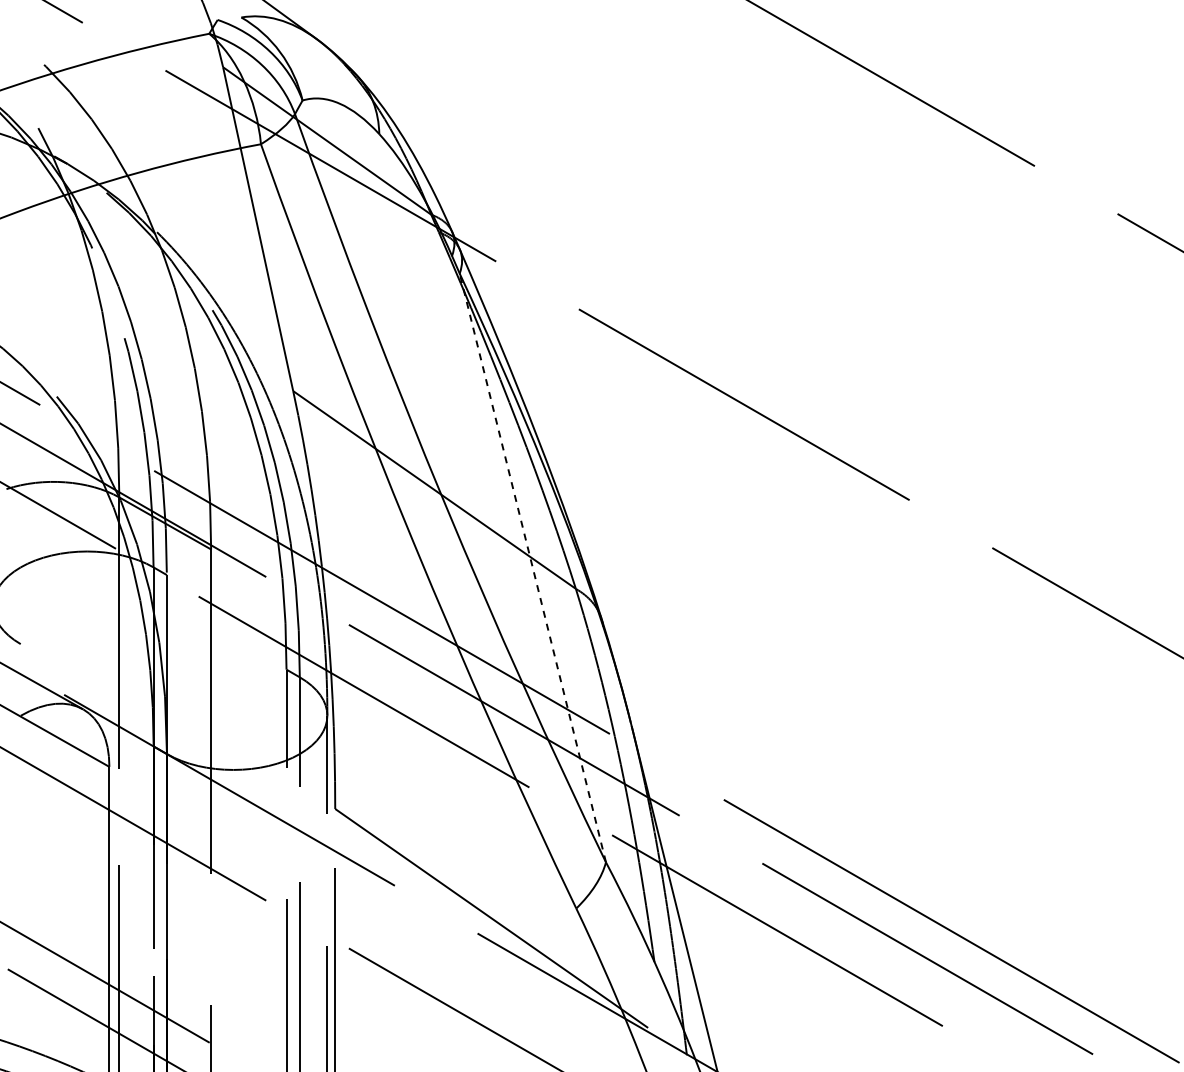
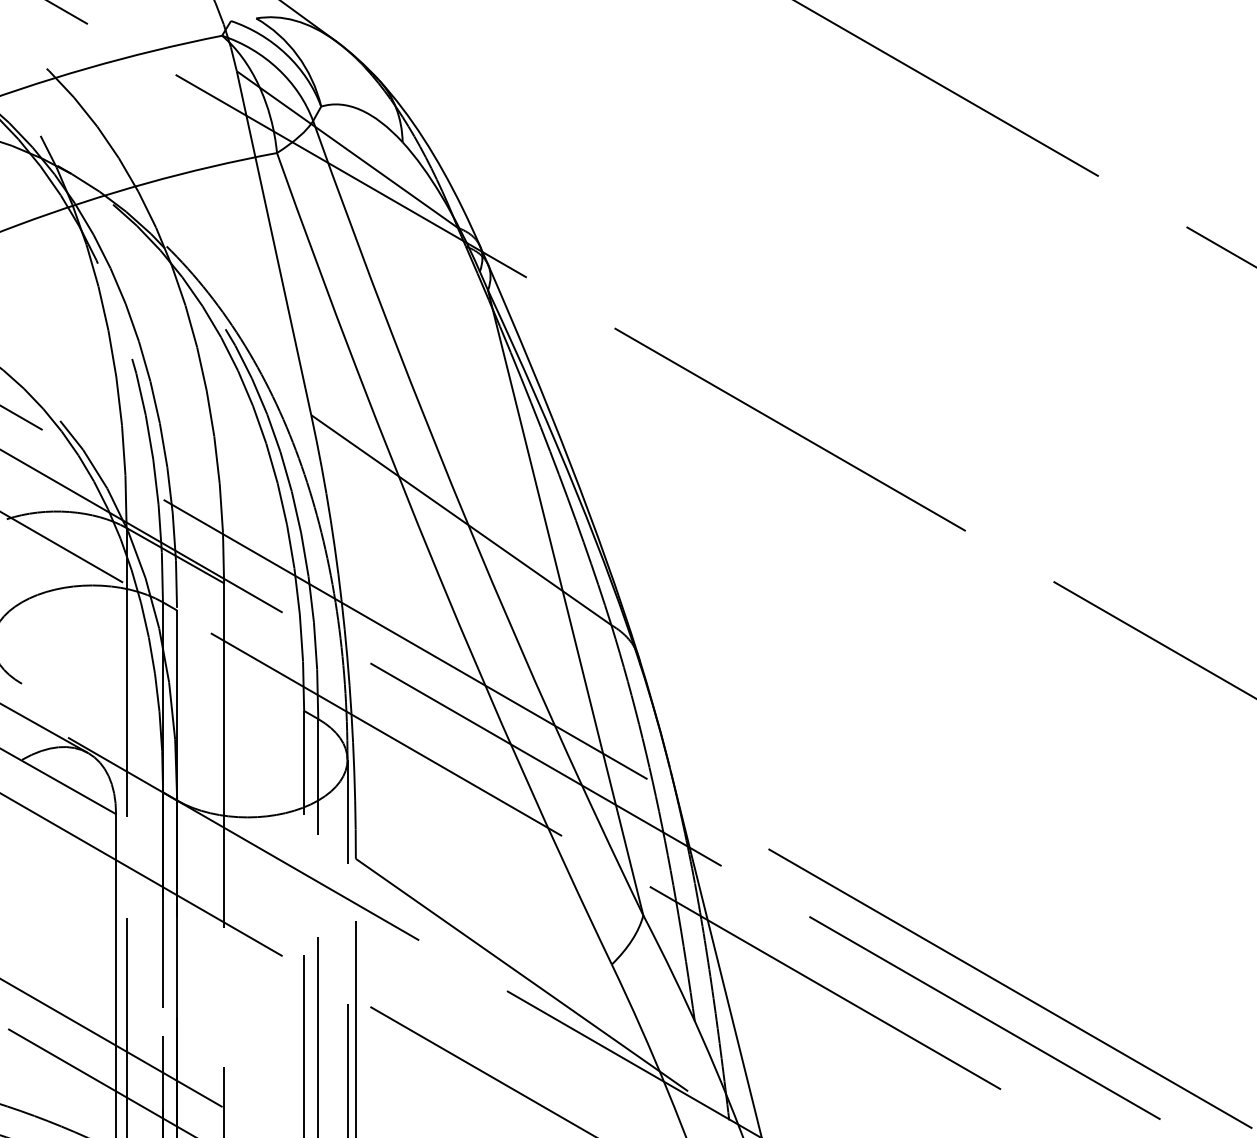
line: (532, 567) -> (565, 602), dashed -> solid

